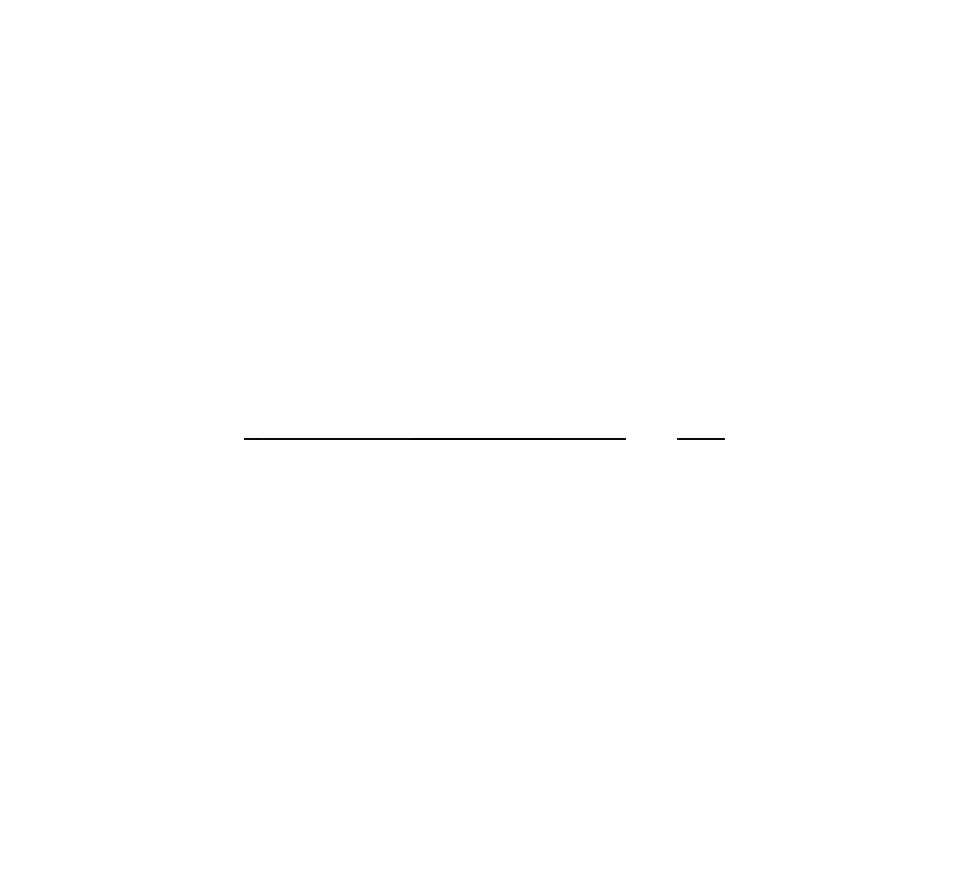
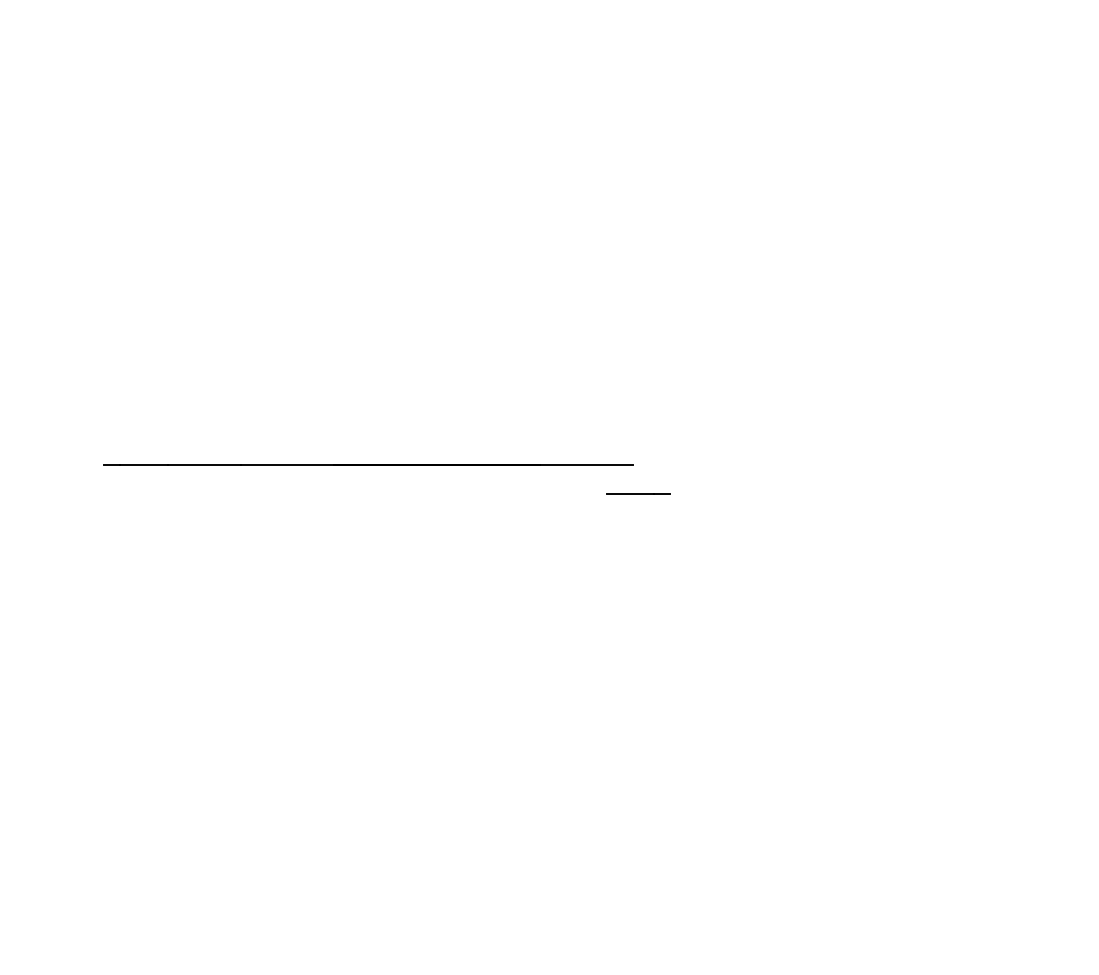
line: (700, 438) -> (637, 493), moved

